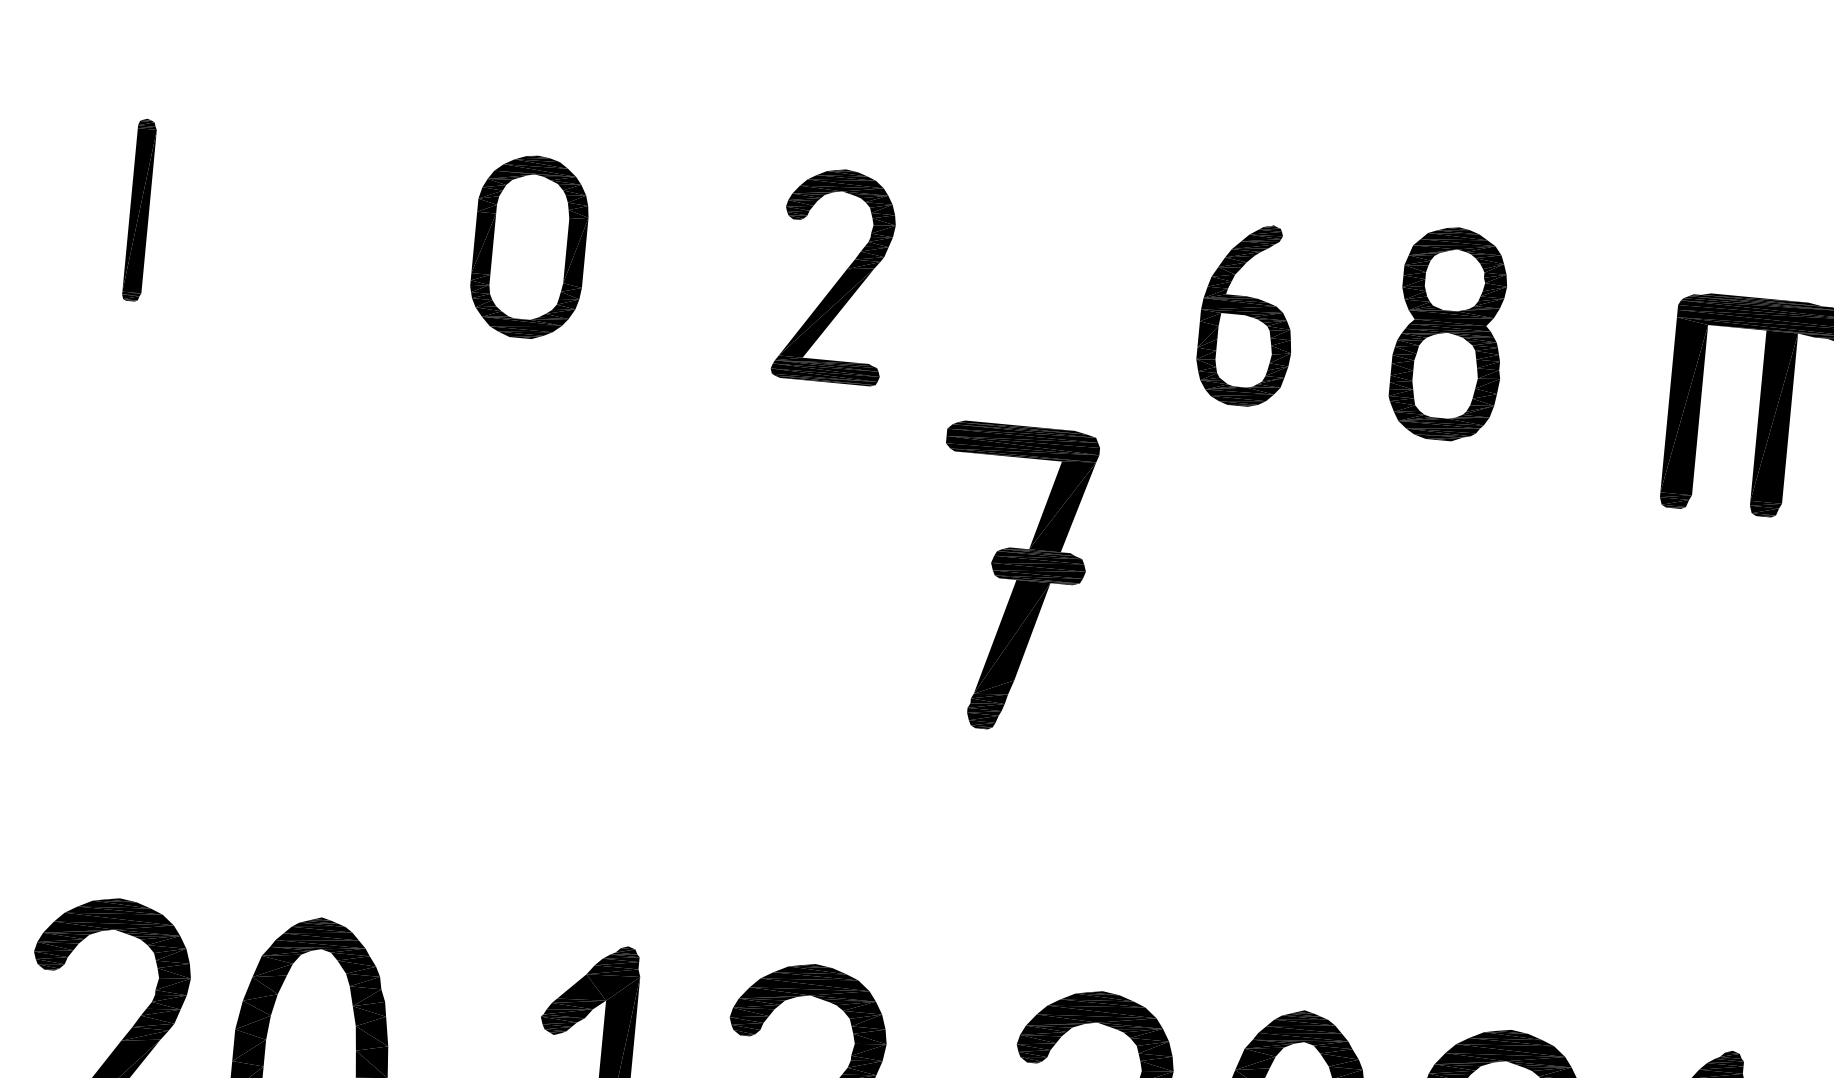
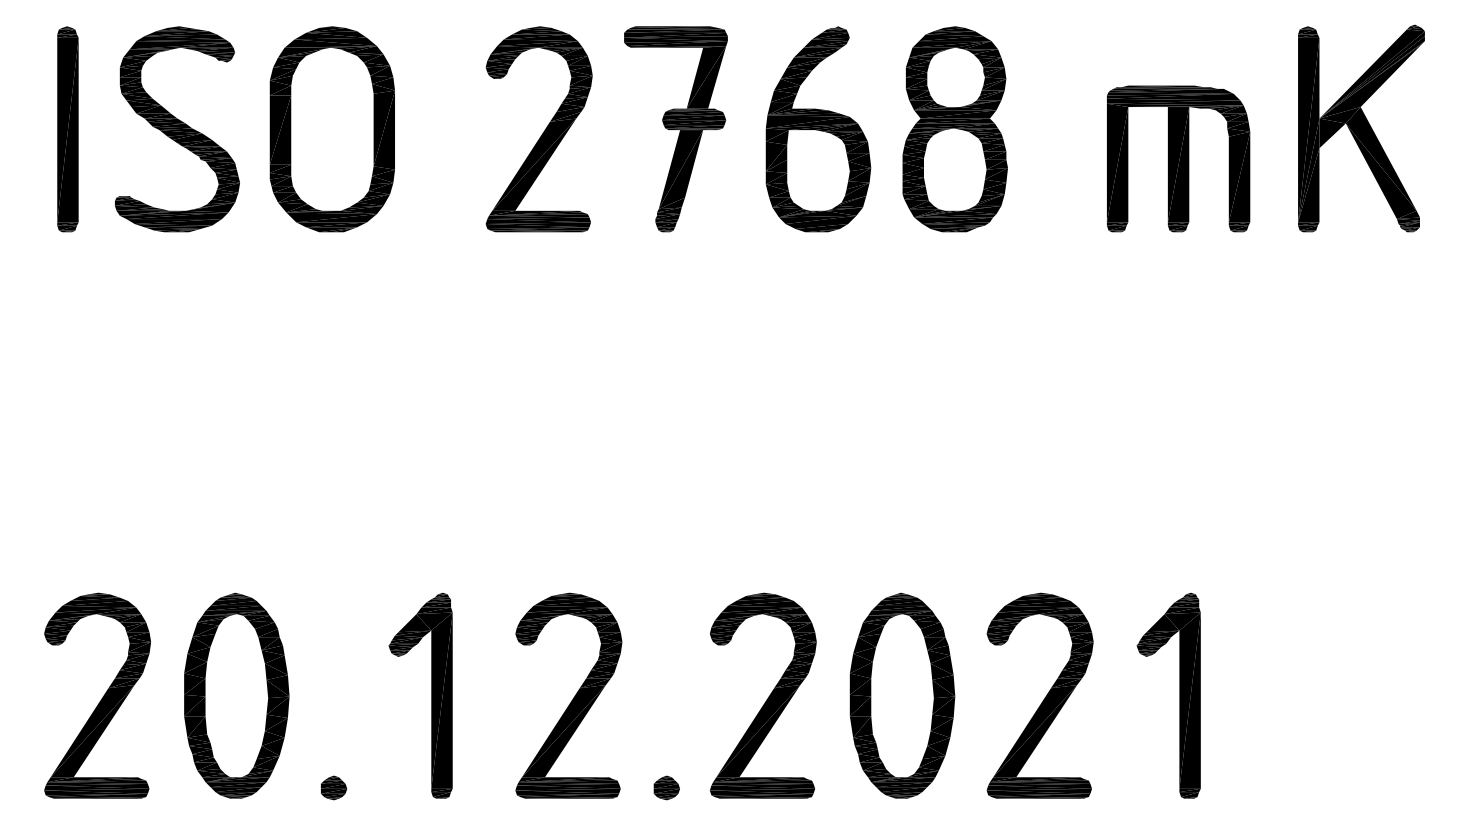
part: (138, 210) -> (67, 129), size x1.67
part: (301, 225) -> (177, 129), added
part: (528, 247) -> (331, 129), size x1.67
part: (834, 275) -> (538, 129), size x1.43
part: (1247, 314) -> (818, 129), size x1.67
part: (1448, 333) -> (954, 129), size x1.43
part: (1009, 578) -> (675, 129), moved

